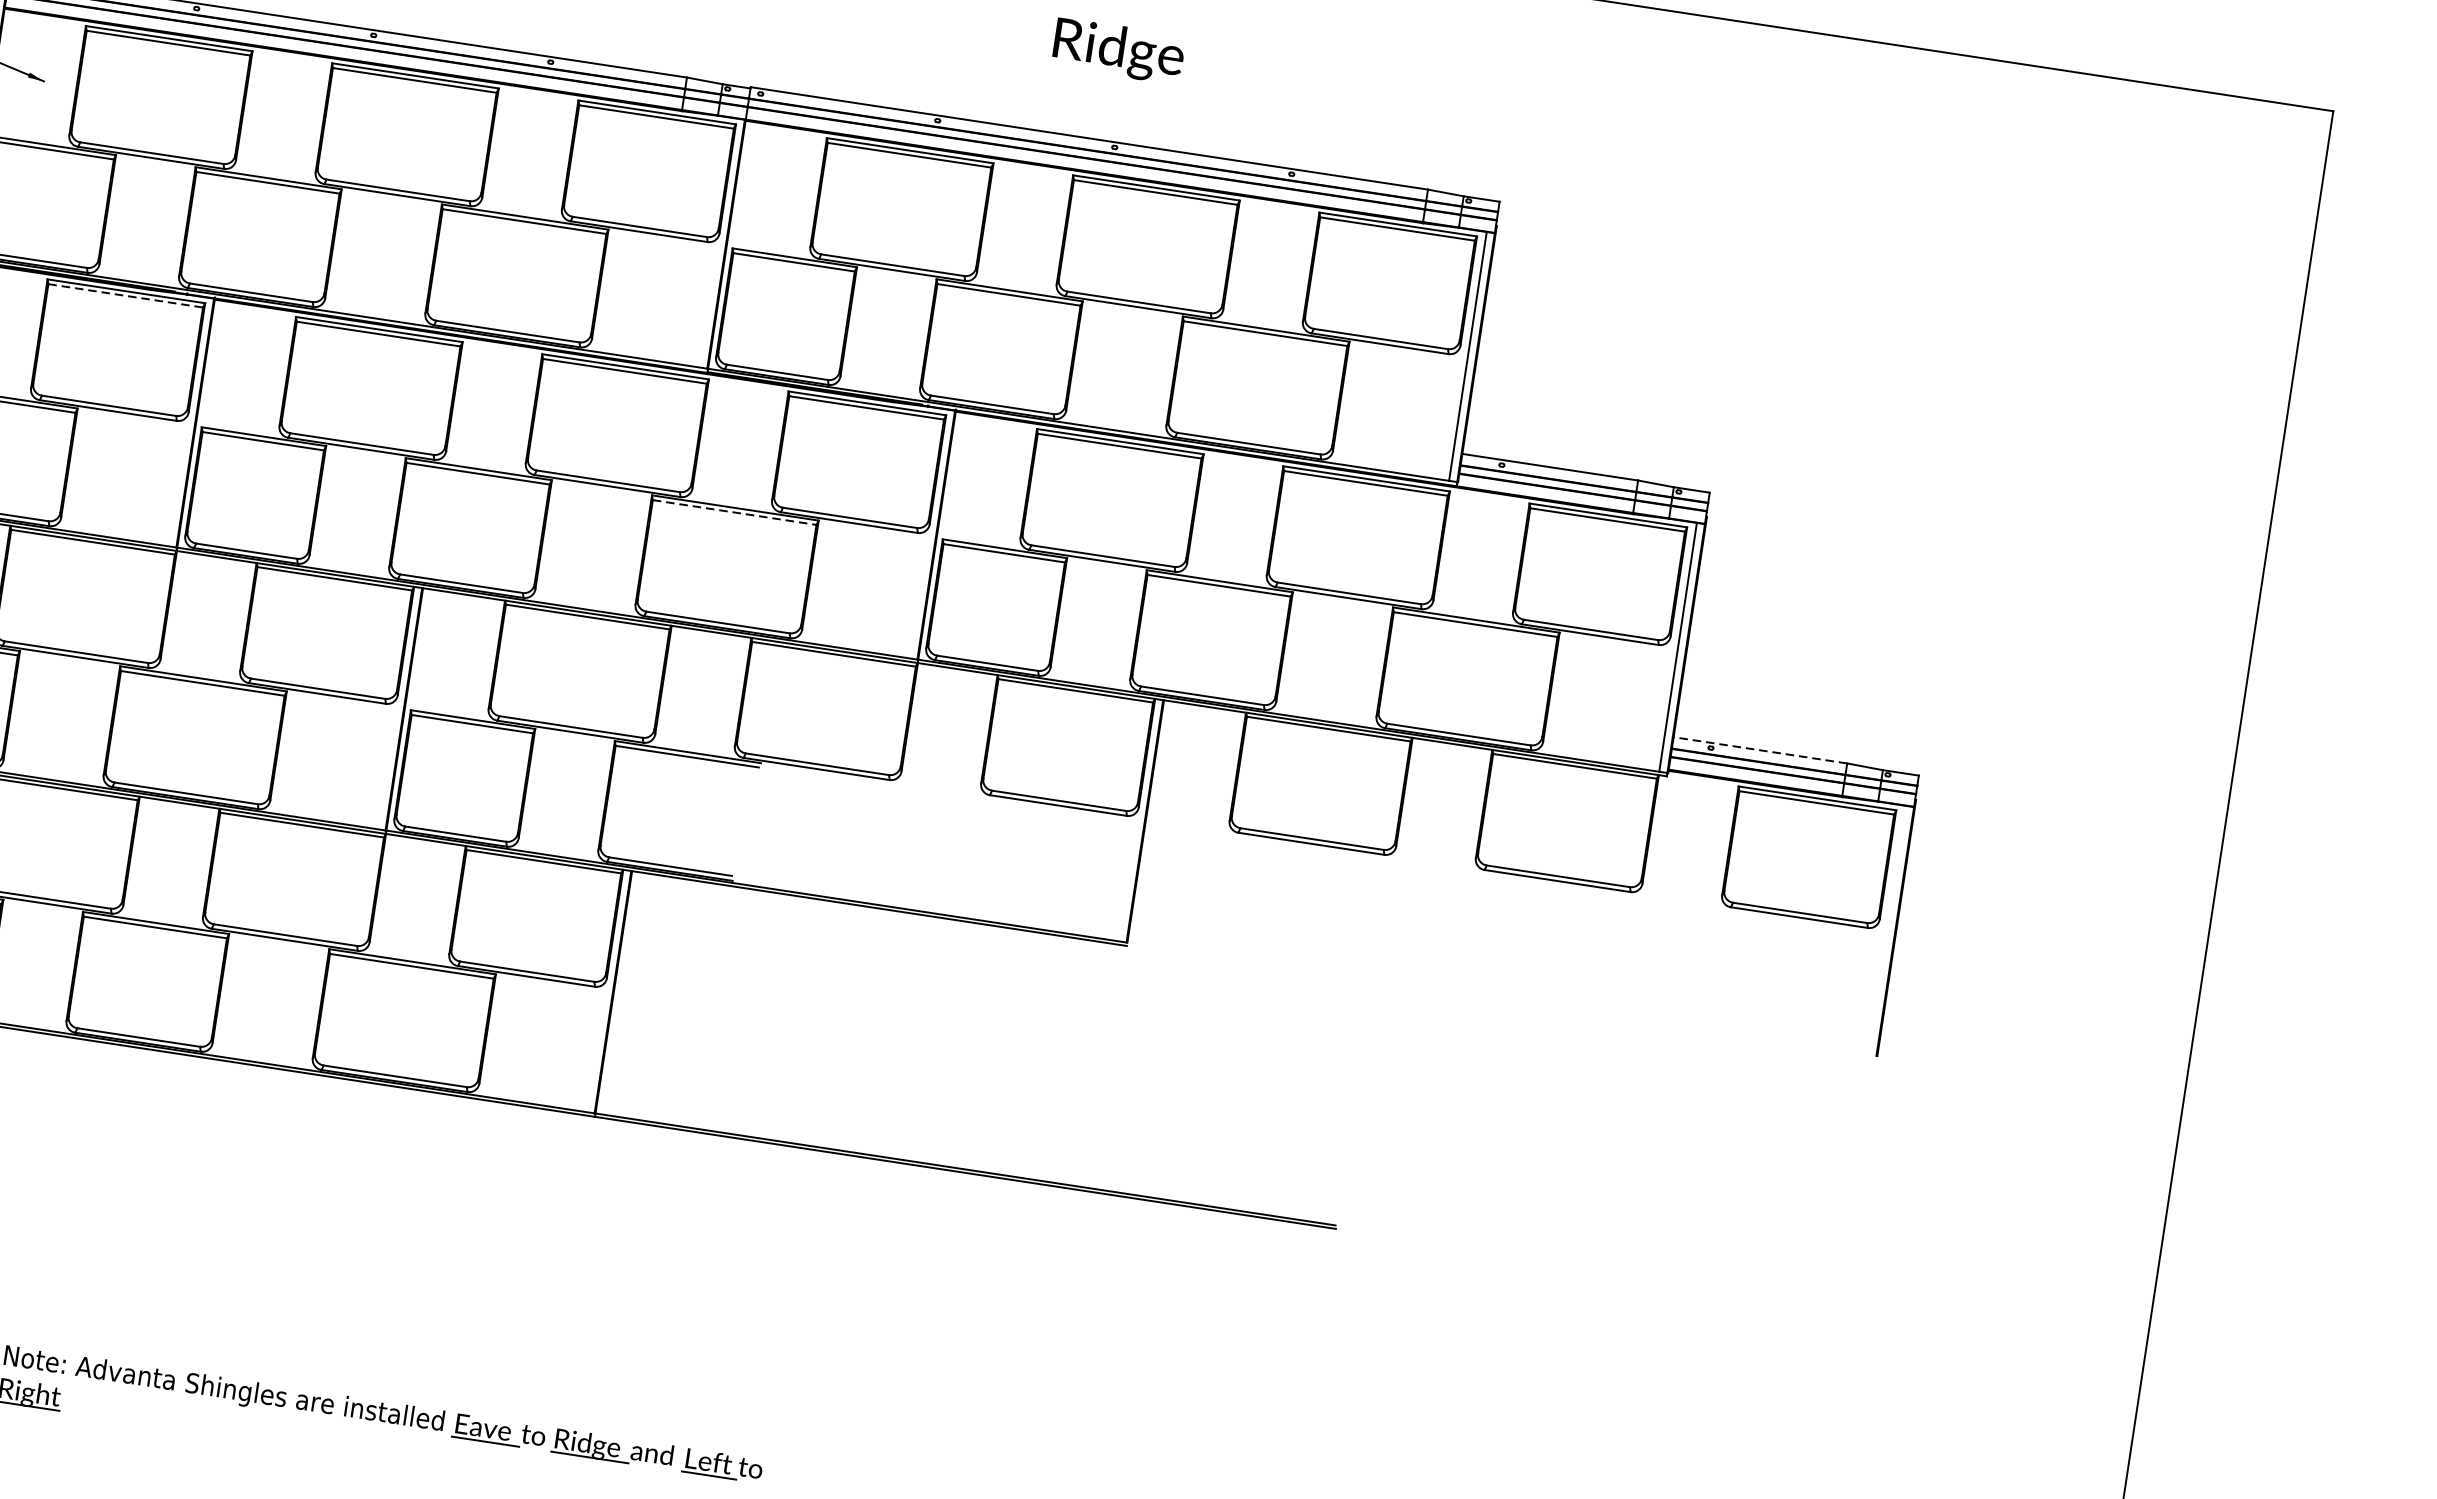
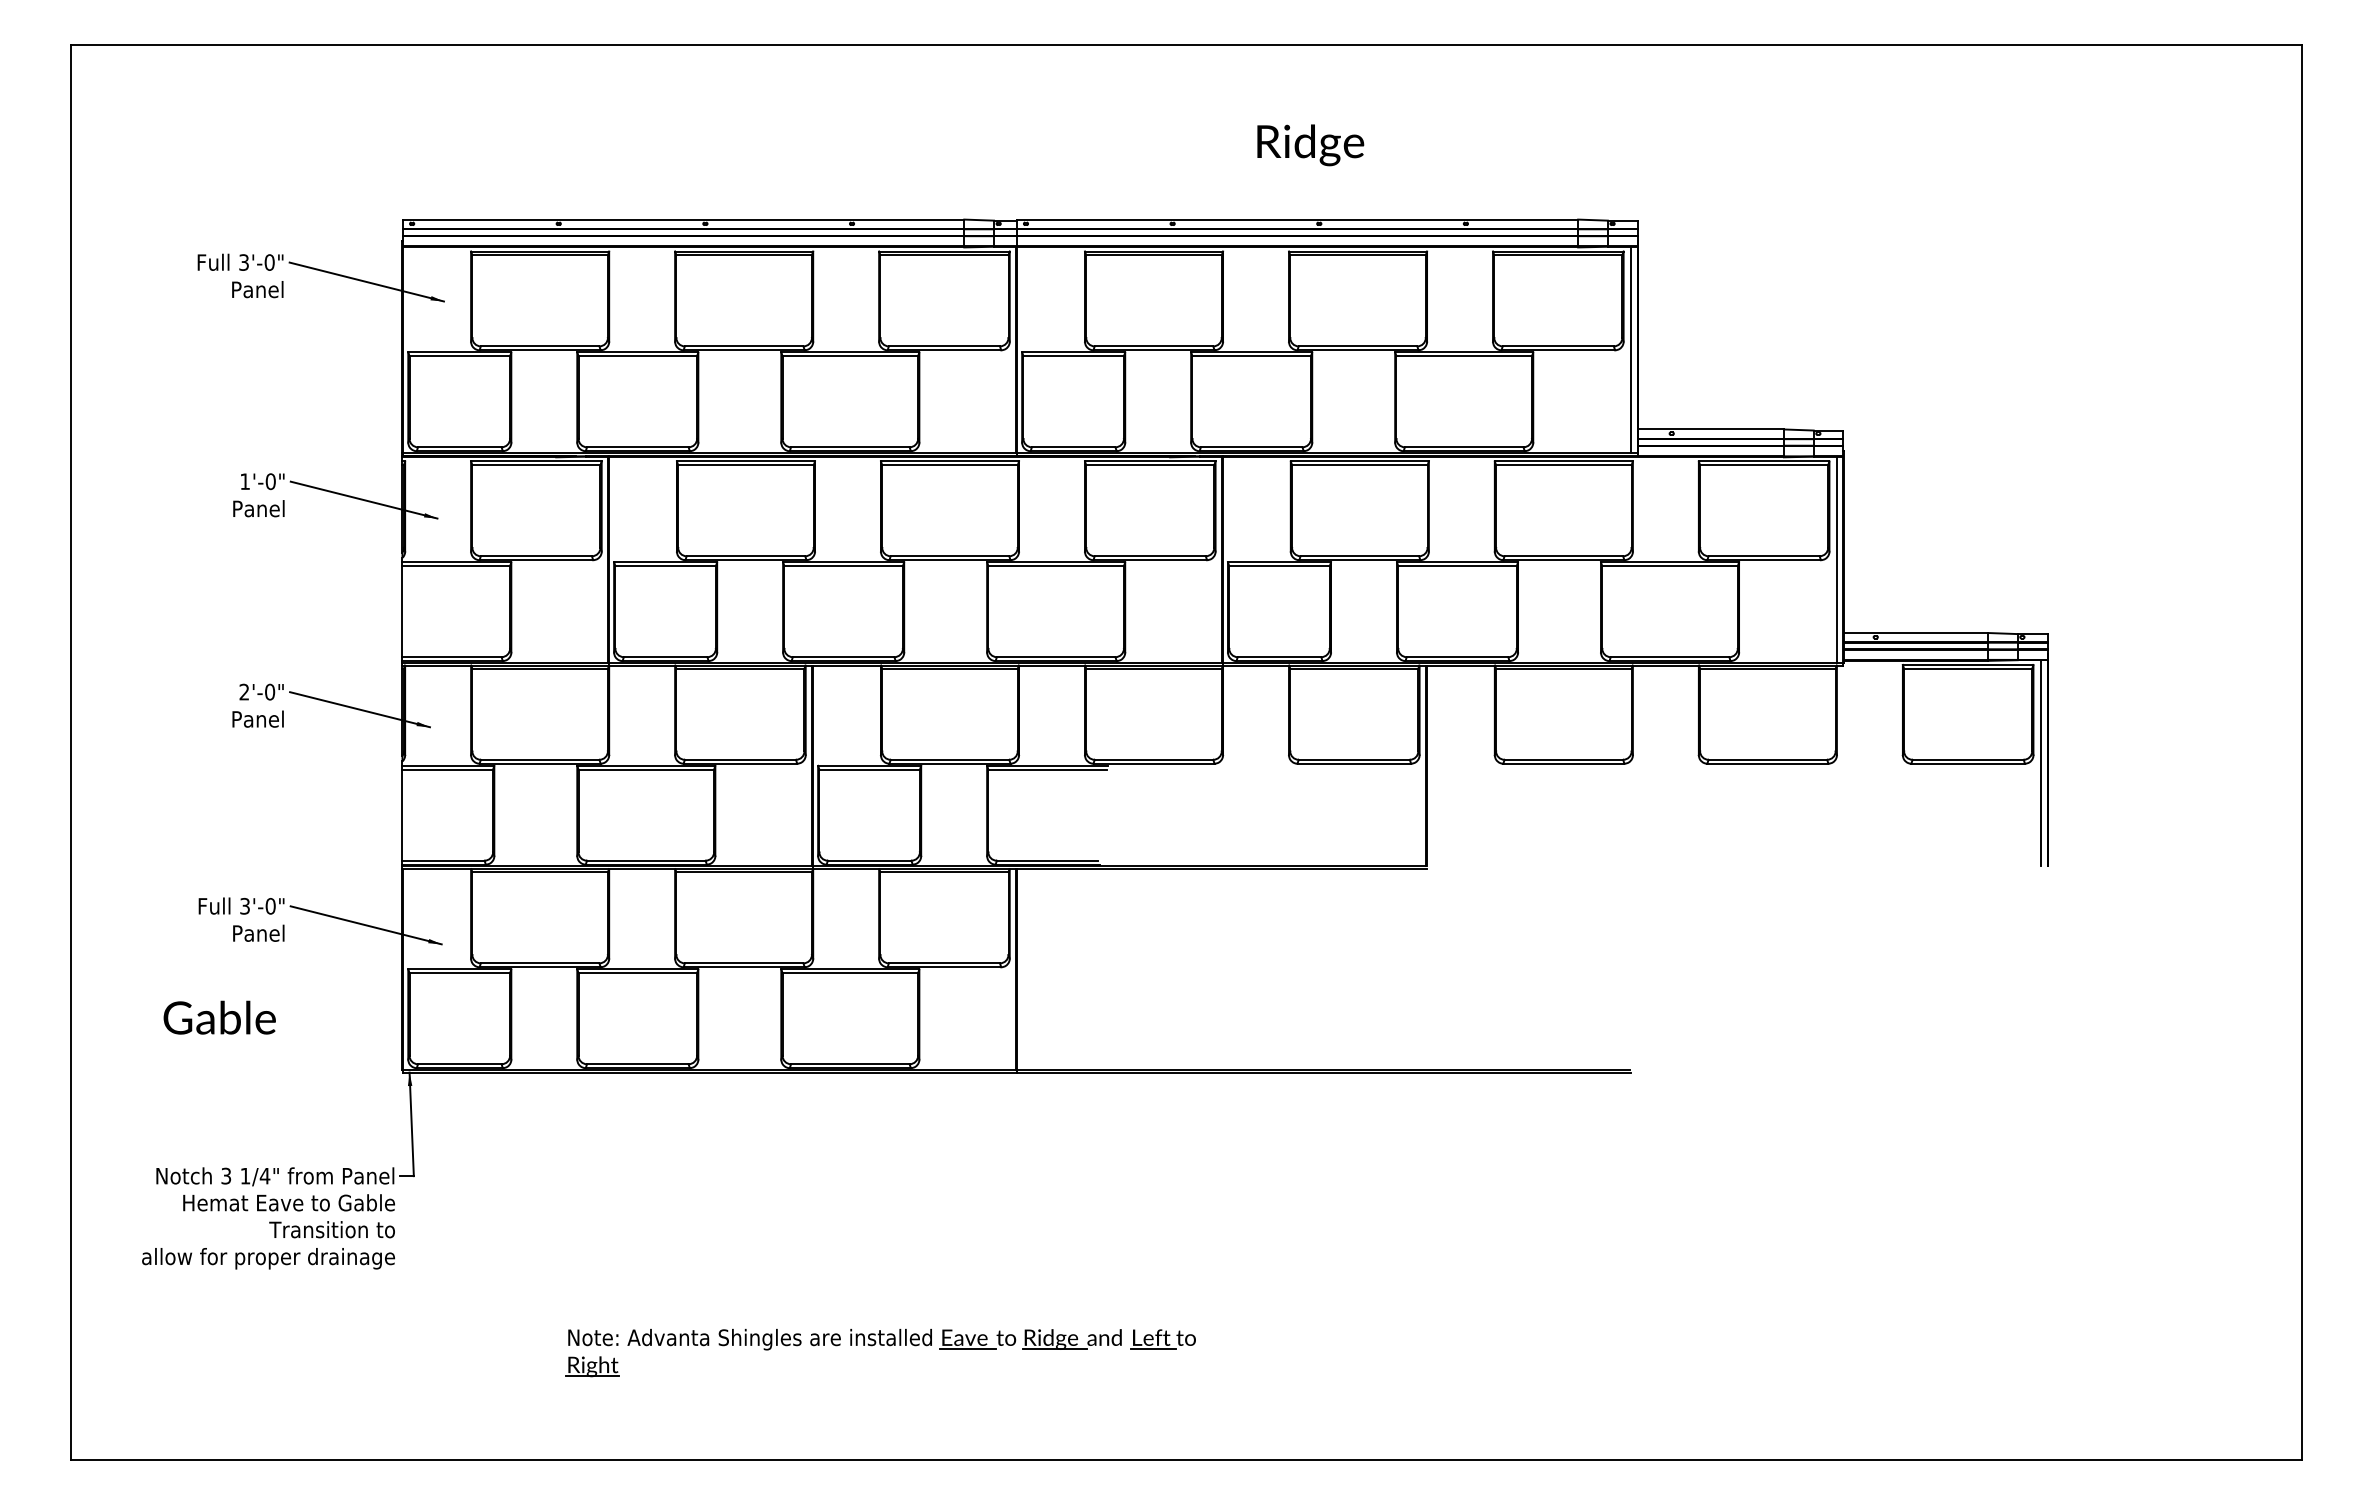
line: (125, 296) -> (536, 465), dashed -> solid
line: (734, 513) -> (1056, 566), dashed -> solid
line: (1760, 750) -> (1916, 633), dashed -> solid
line: (1886, 930) -> (2040, 763), added

